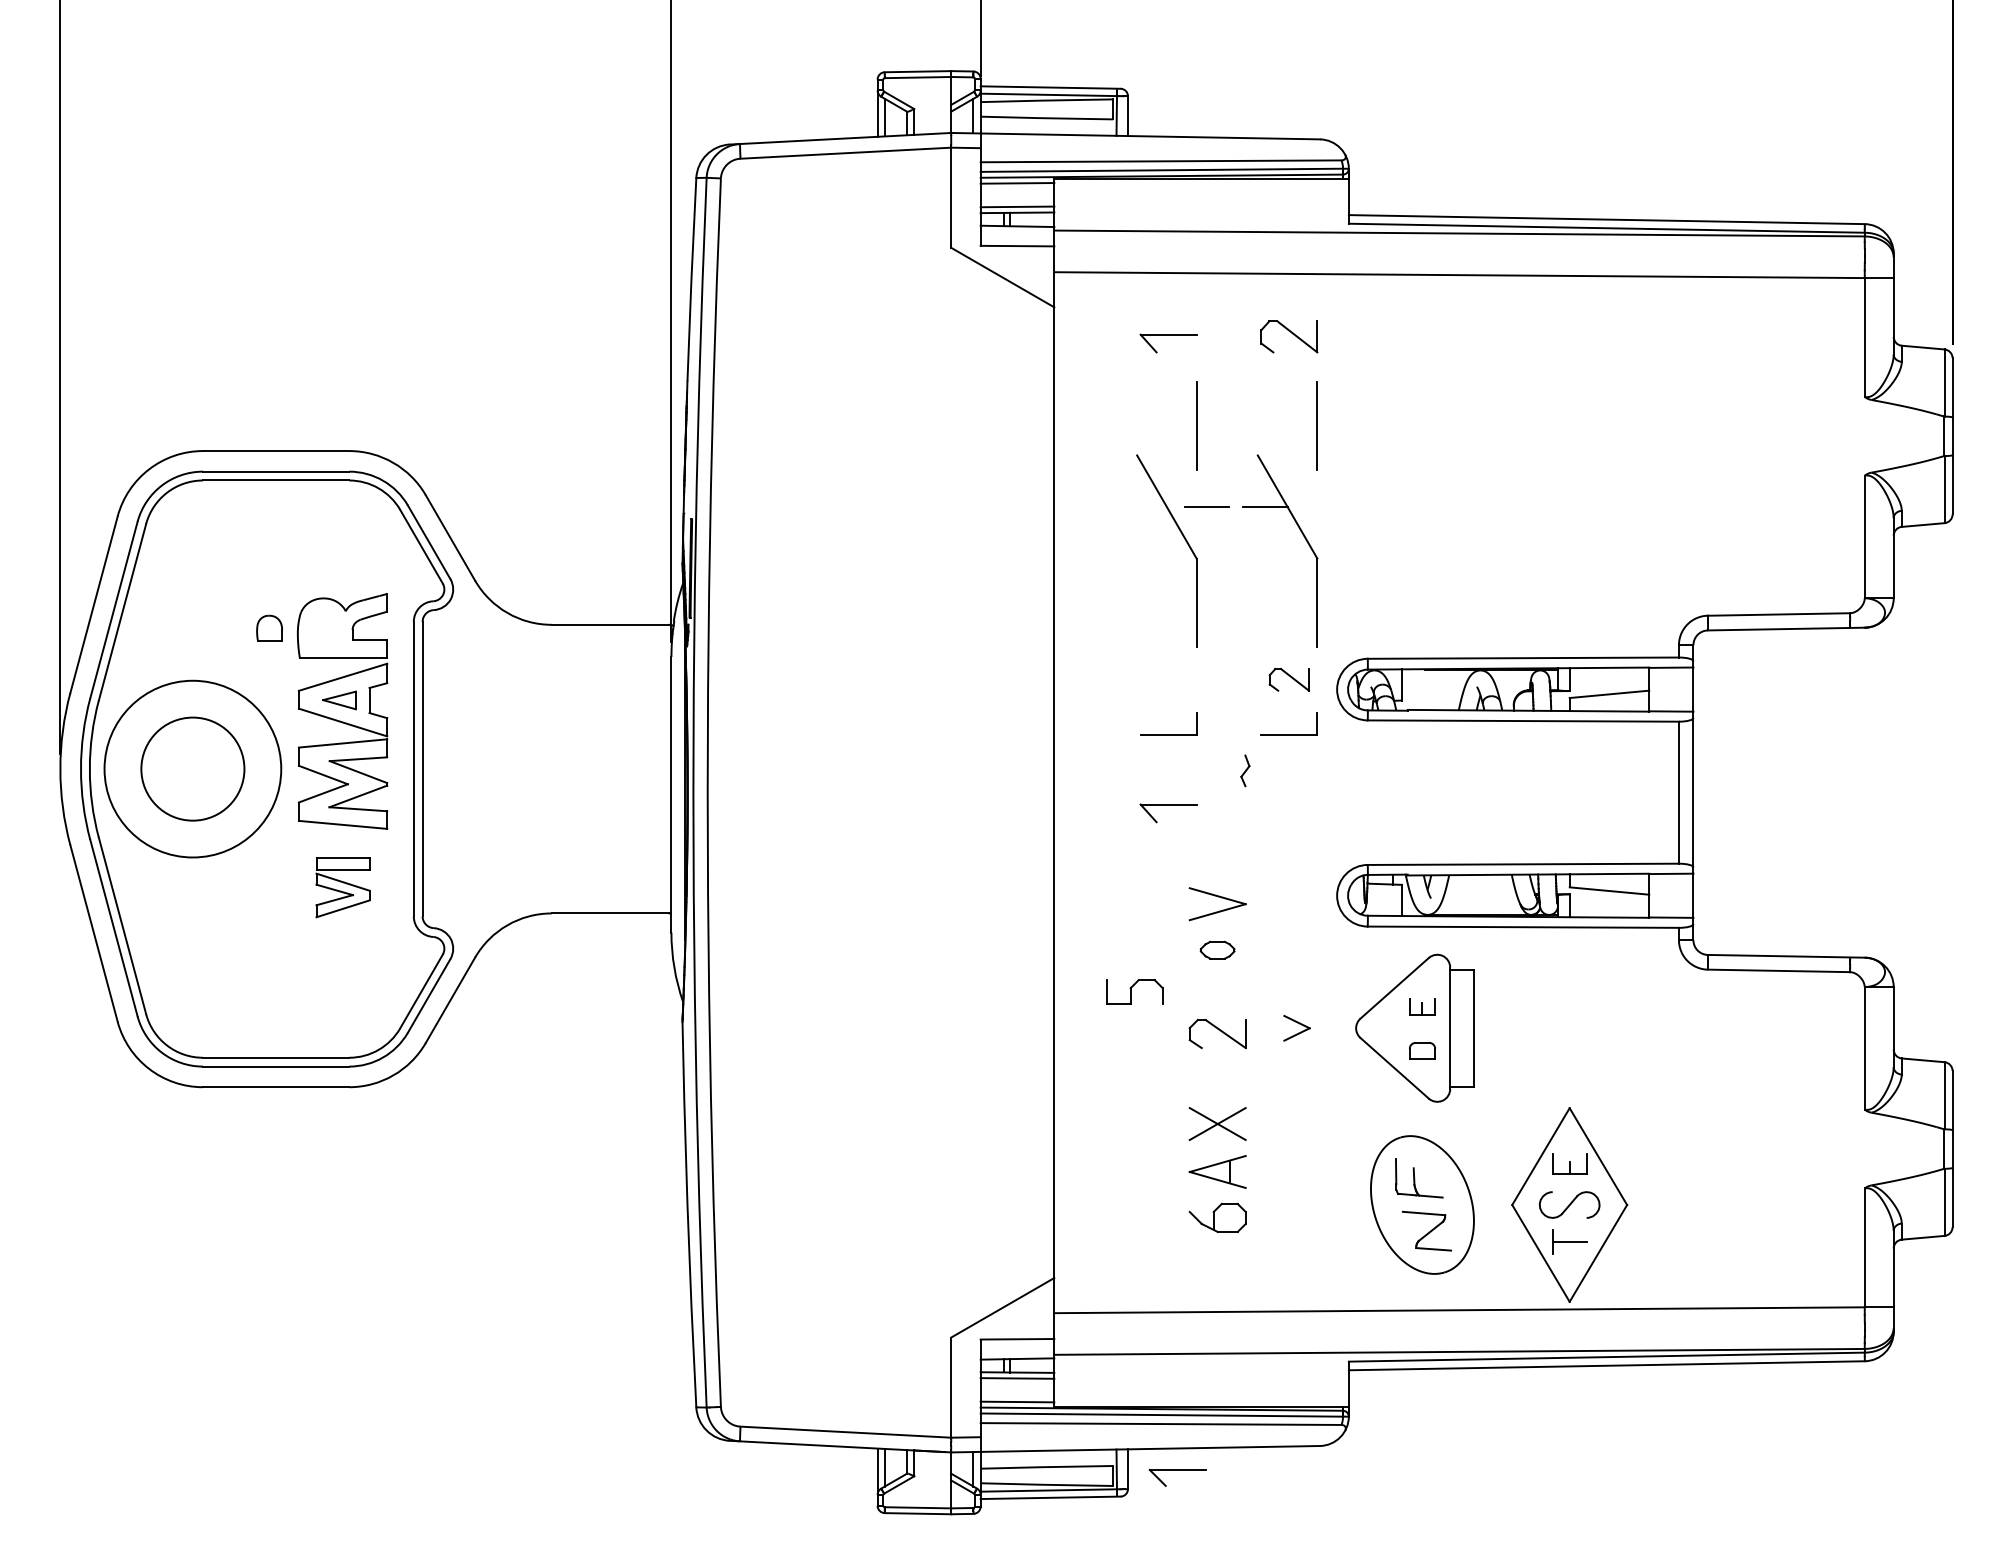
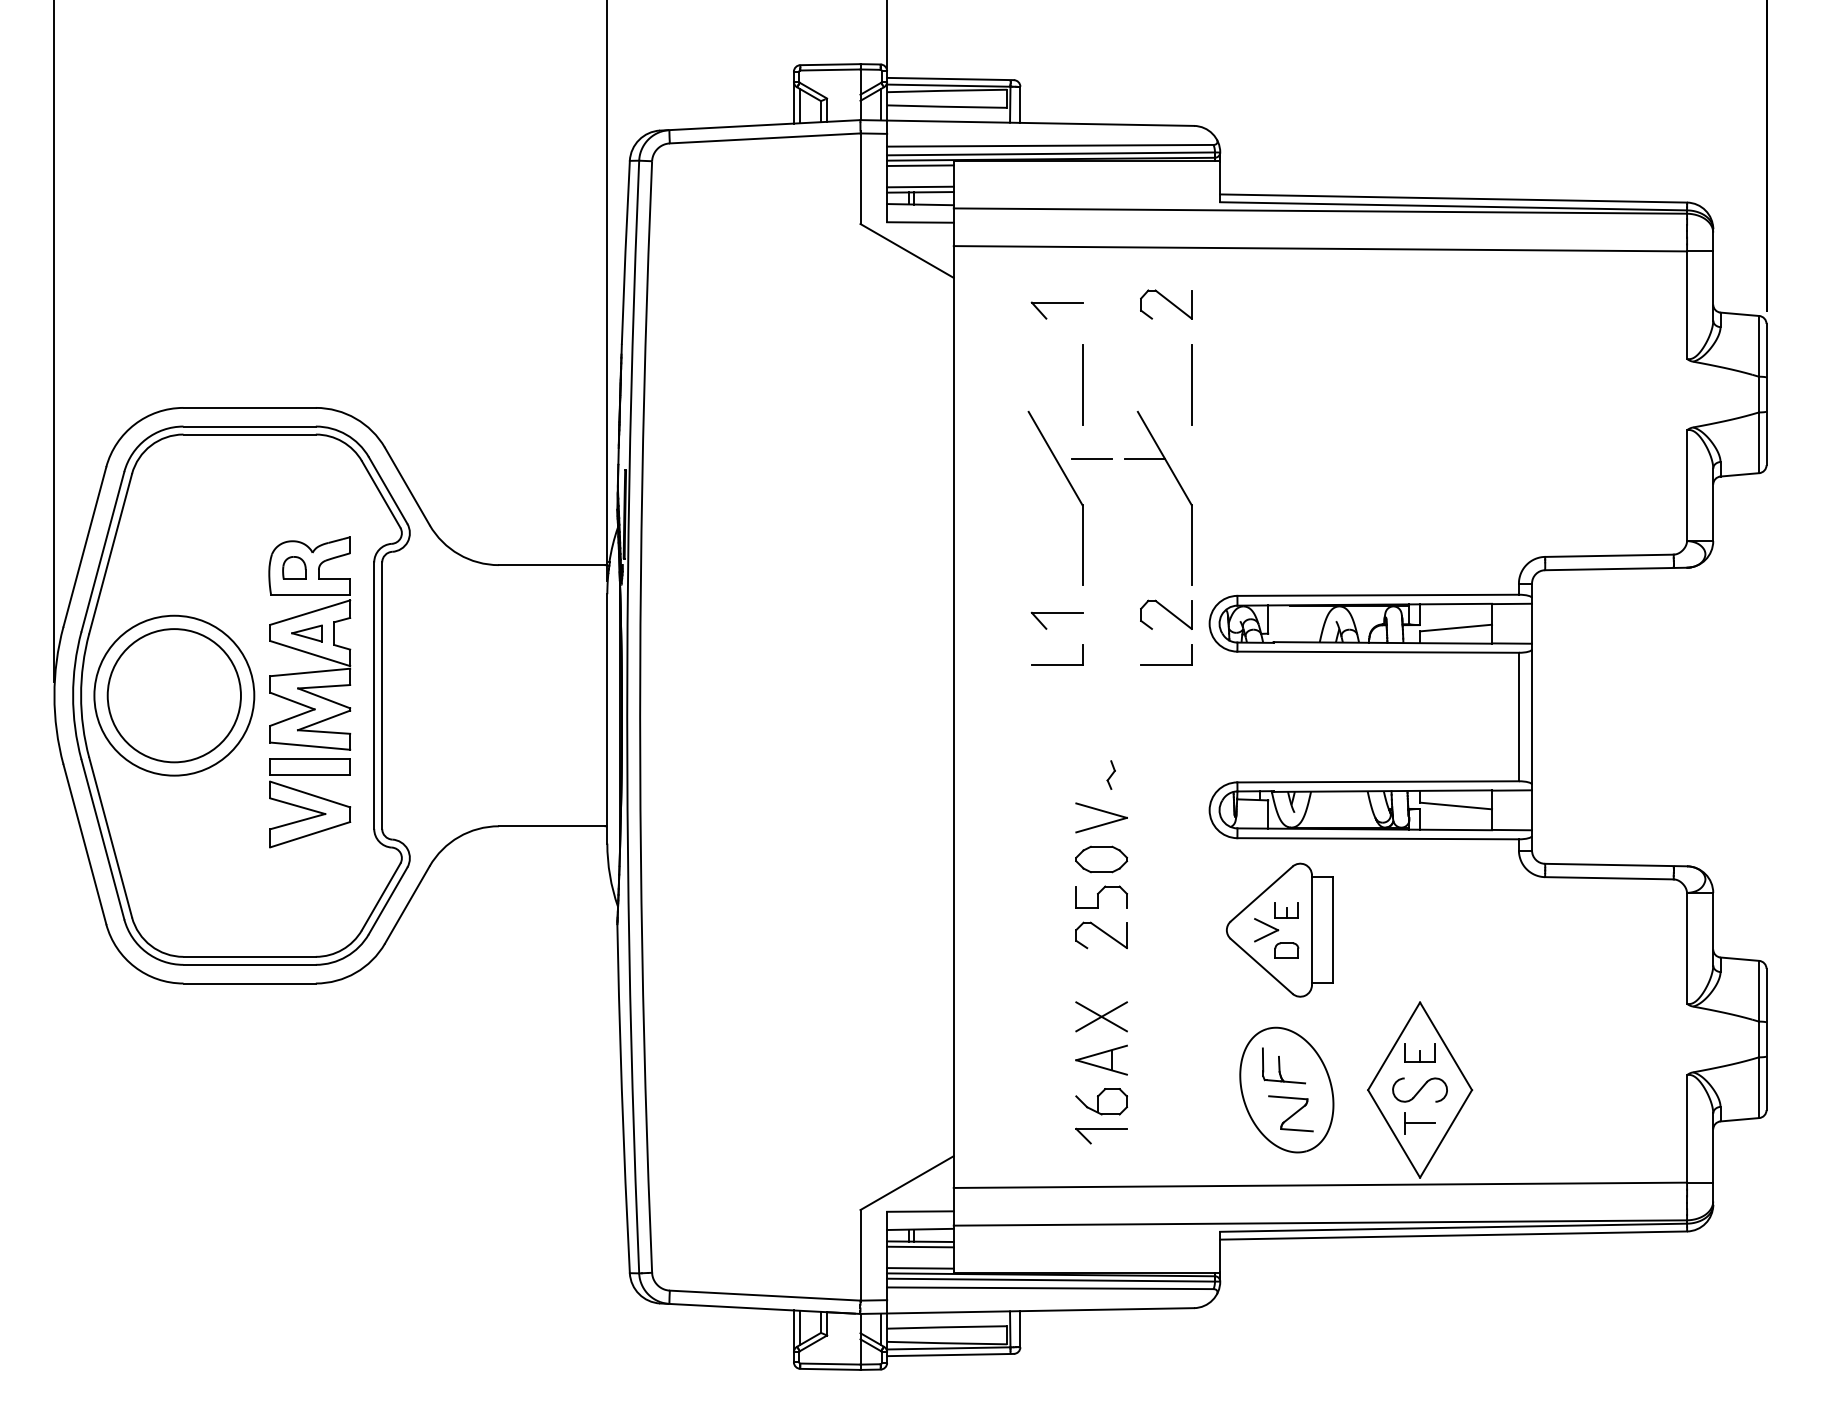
part: (269, 627) -> (294, 567), moved
part: (1289, 679) -> (1166, 614), size x1.43
circle: (192, 768) -> (173, 695), size x1.43
part: (1245, 770) -> (1111, 774), moved
part: (1168, 805) -> (1057, 613), moved
part: (342, 887) -> (309, 802), size x1.67
part: (1217, 950) -> (1101, 859), size x1.67
part: (1134, 991) -> (1101, 896), moved
part: (1296, 1028) -> (1266, 930), moved
part: (1177, 1470) -> (1101, 1129), moved

